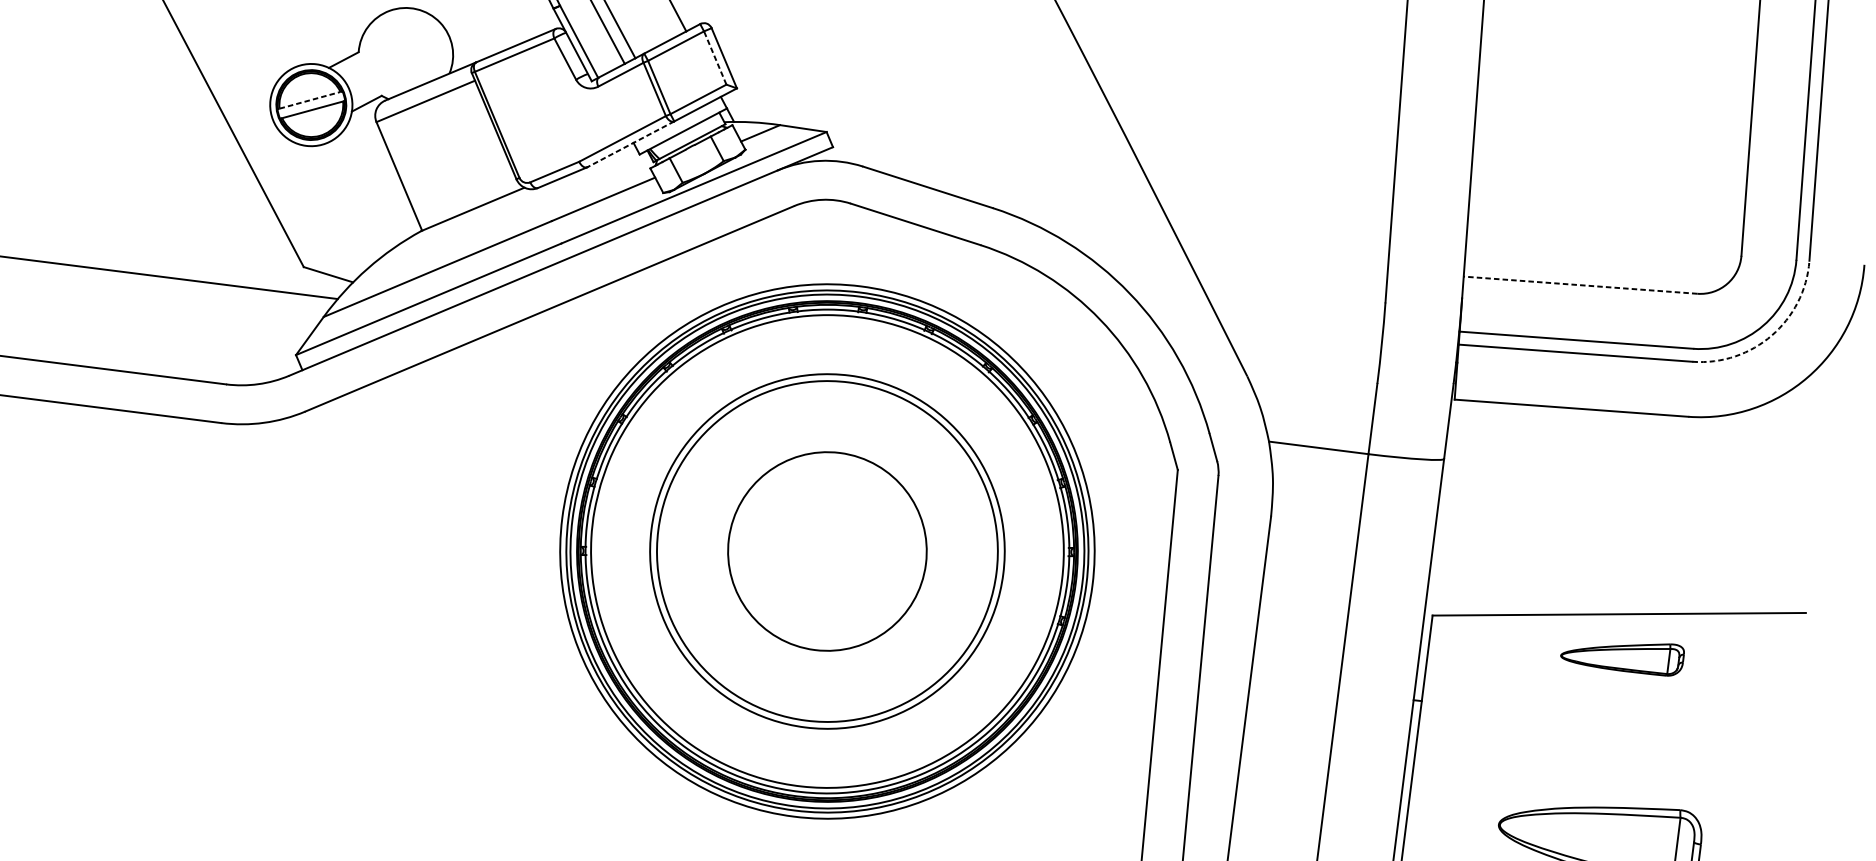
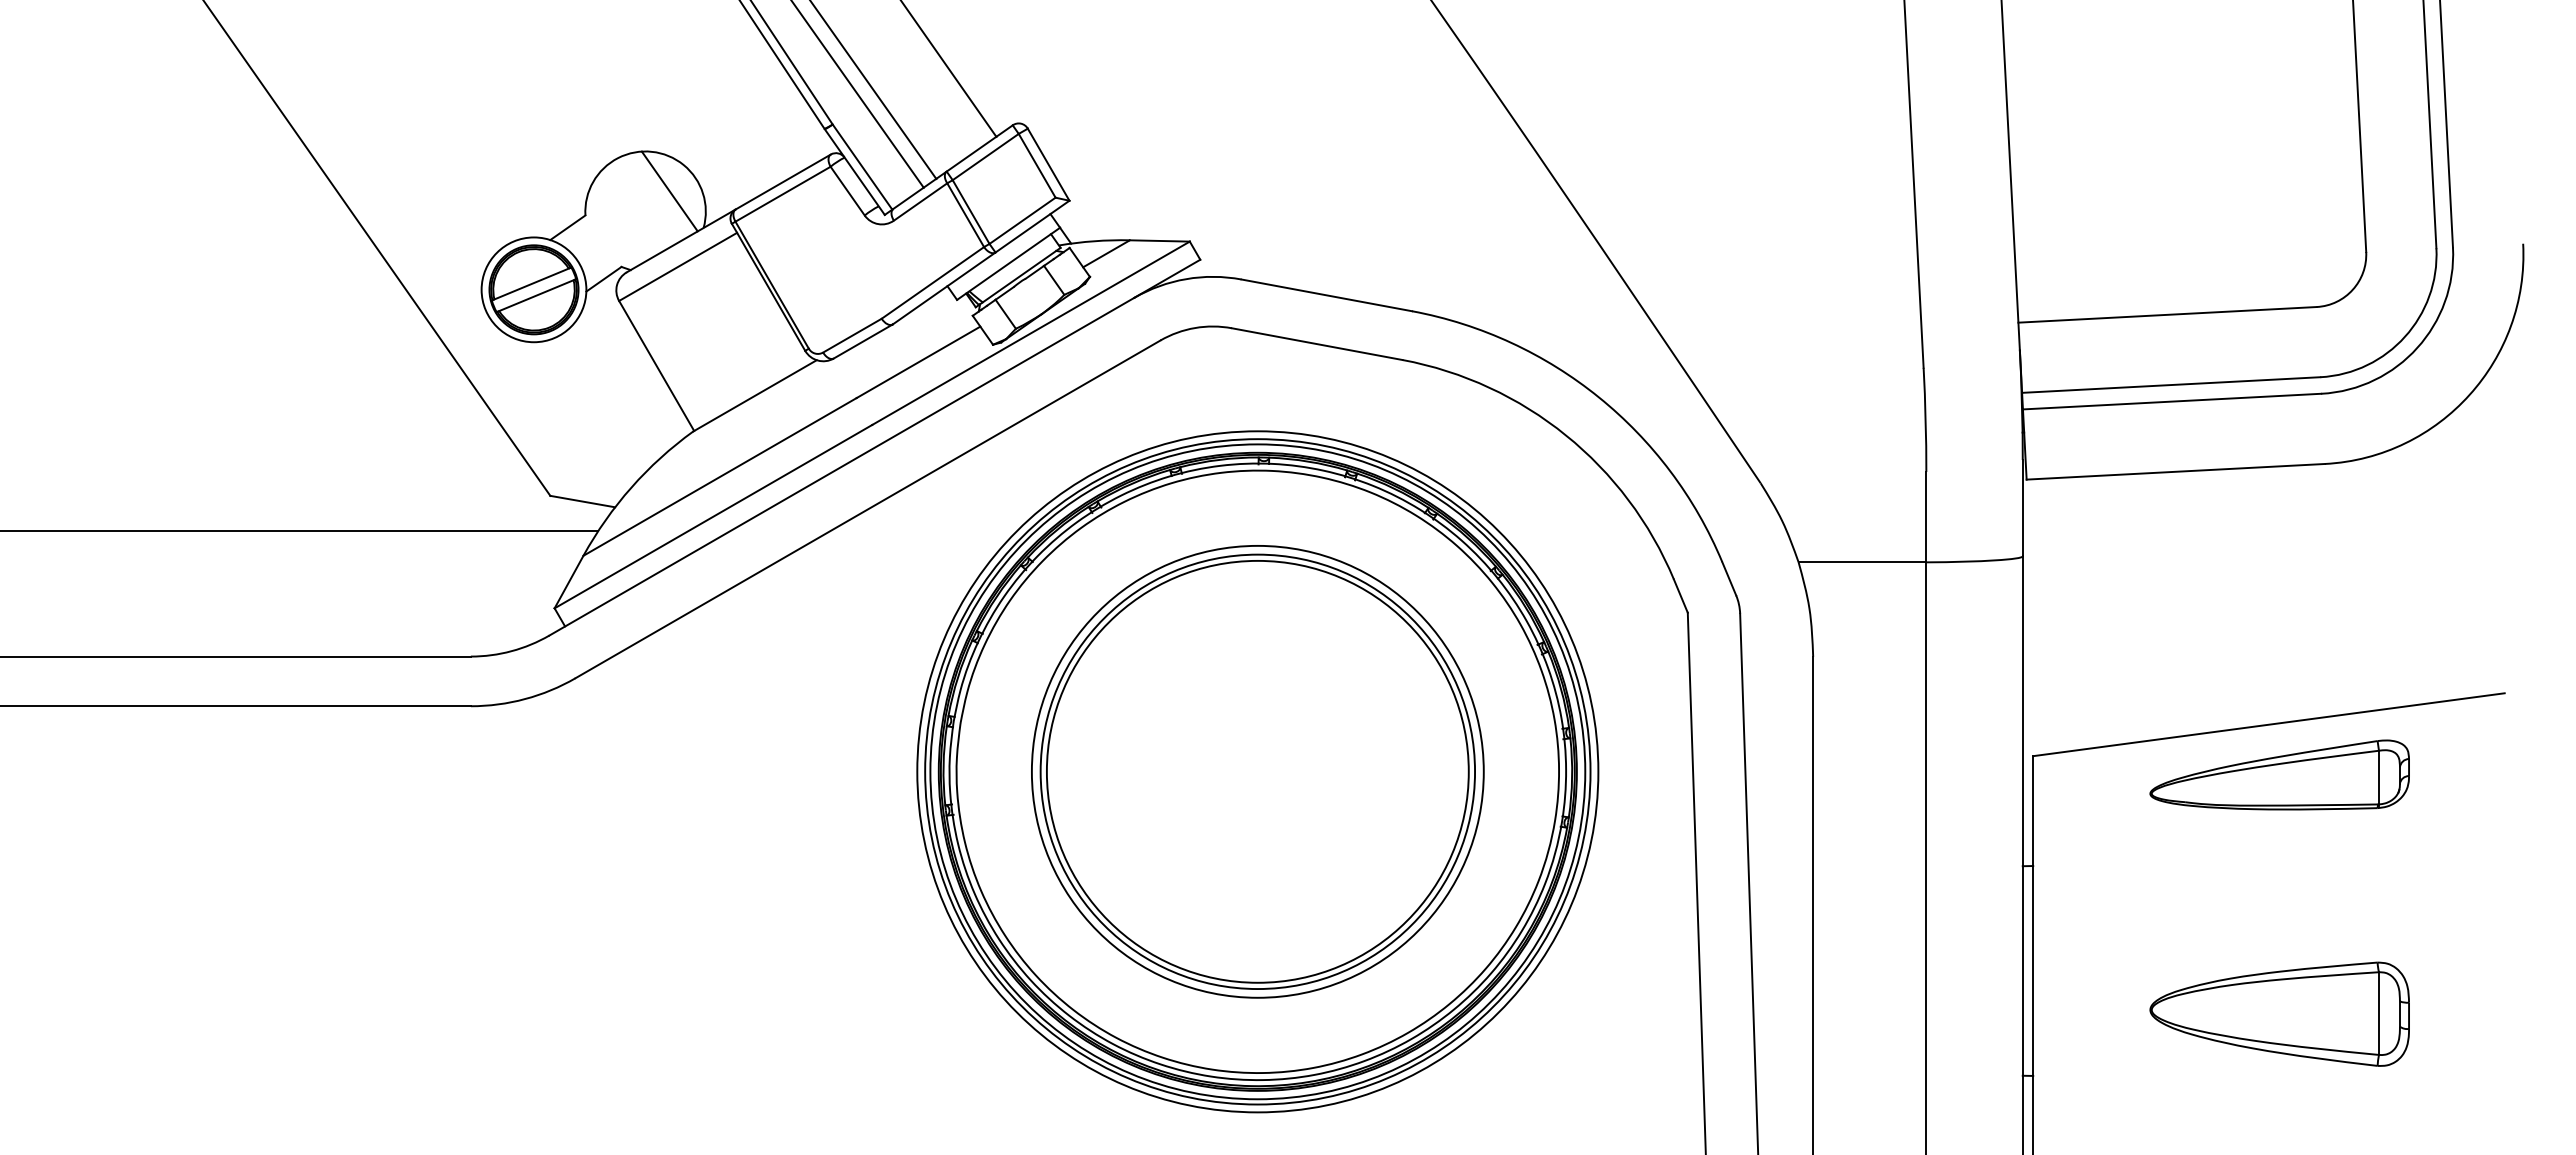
line: (426, 41) -> (669, 191), added
line: (715, 57) -> (1037, 165), dashed -> solid
line: (310, 100) -> (532, 283), dashed -> solid
line: (631, 144) -> (944, 288), dashed -> solid
line: (1580, 284) -> (2167, 314), dashed -> solid
arc: (1771, 335) -> (2417, 347), dashed -> solid
circle: (827, 551) -> (1257, 771), size x1.67
part: (1622, 654) -> (2279, 774), size x1.67

